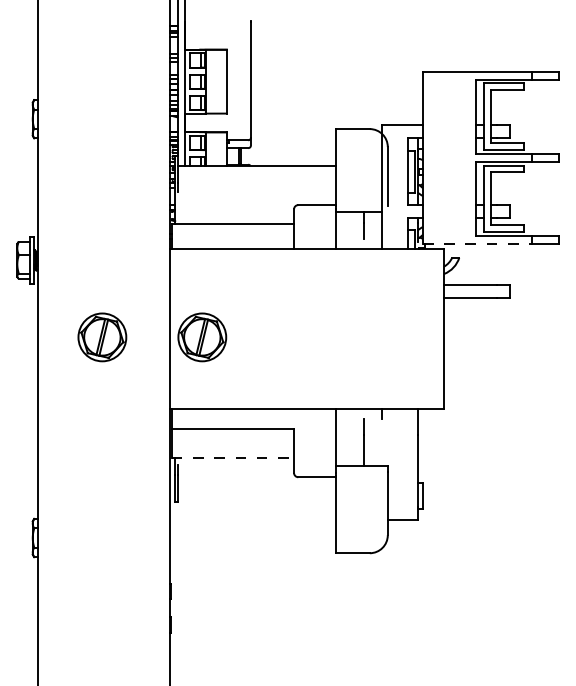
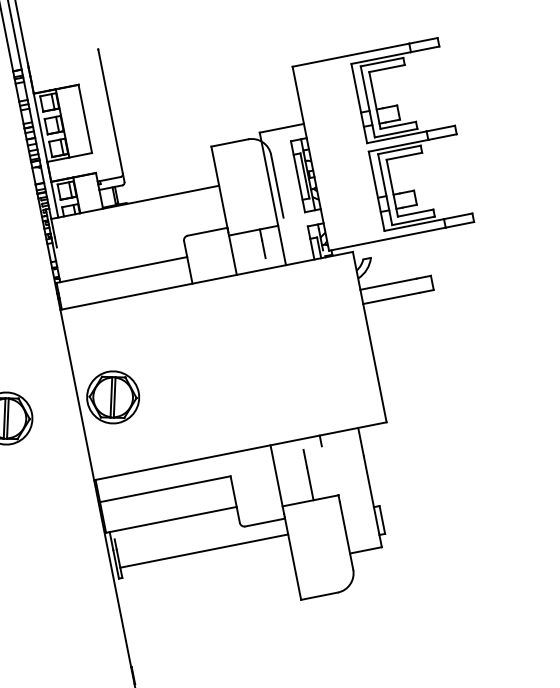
line: (477, 243) -> (387, 238), dashed -> solid
line: (233, 458) -> (172, 520), dashed -> solid
line: (256, 492) -> (203, 551), added

